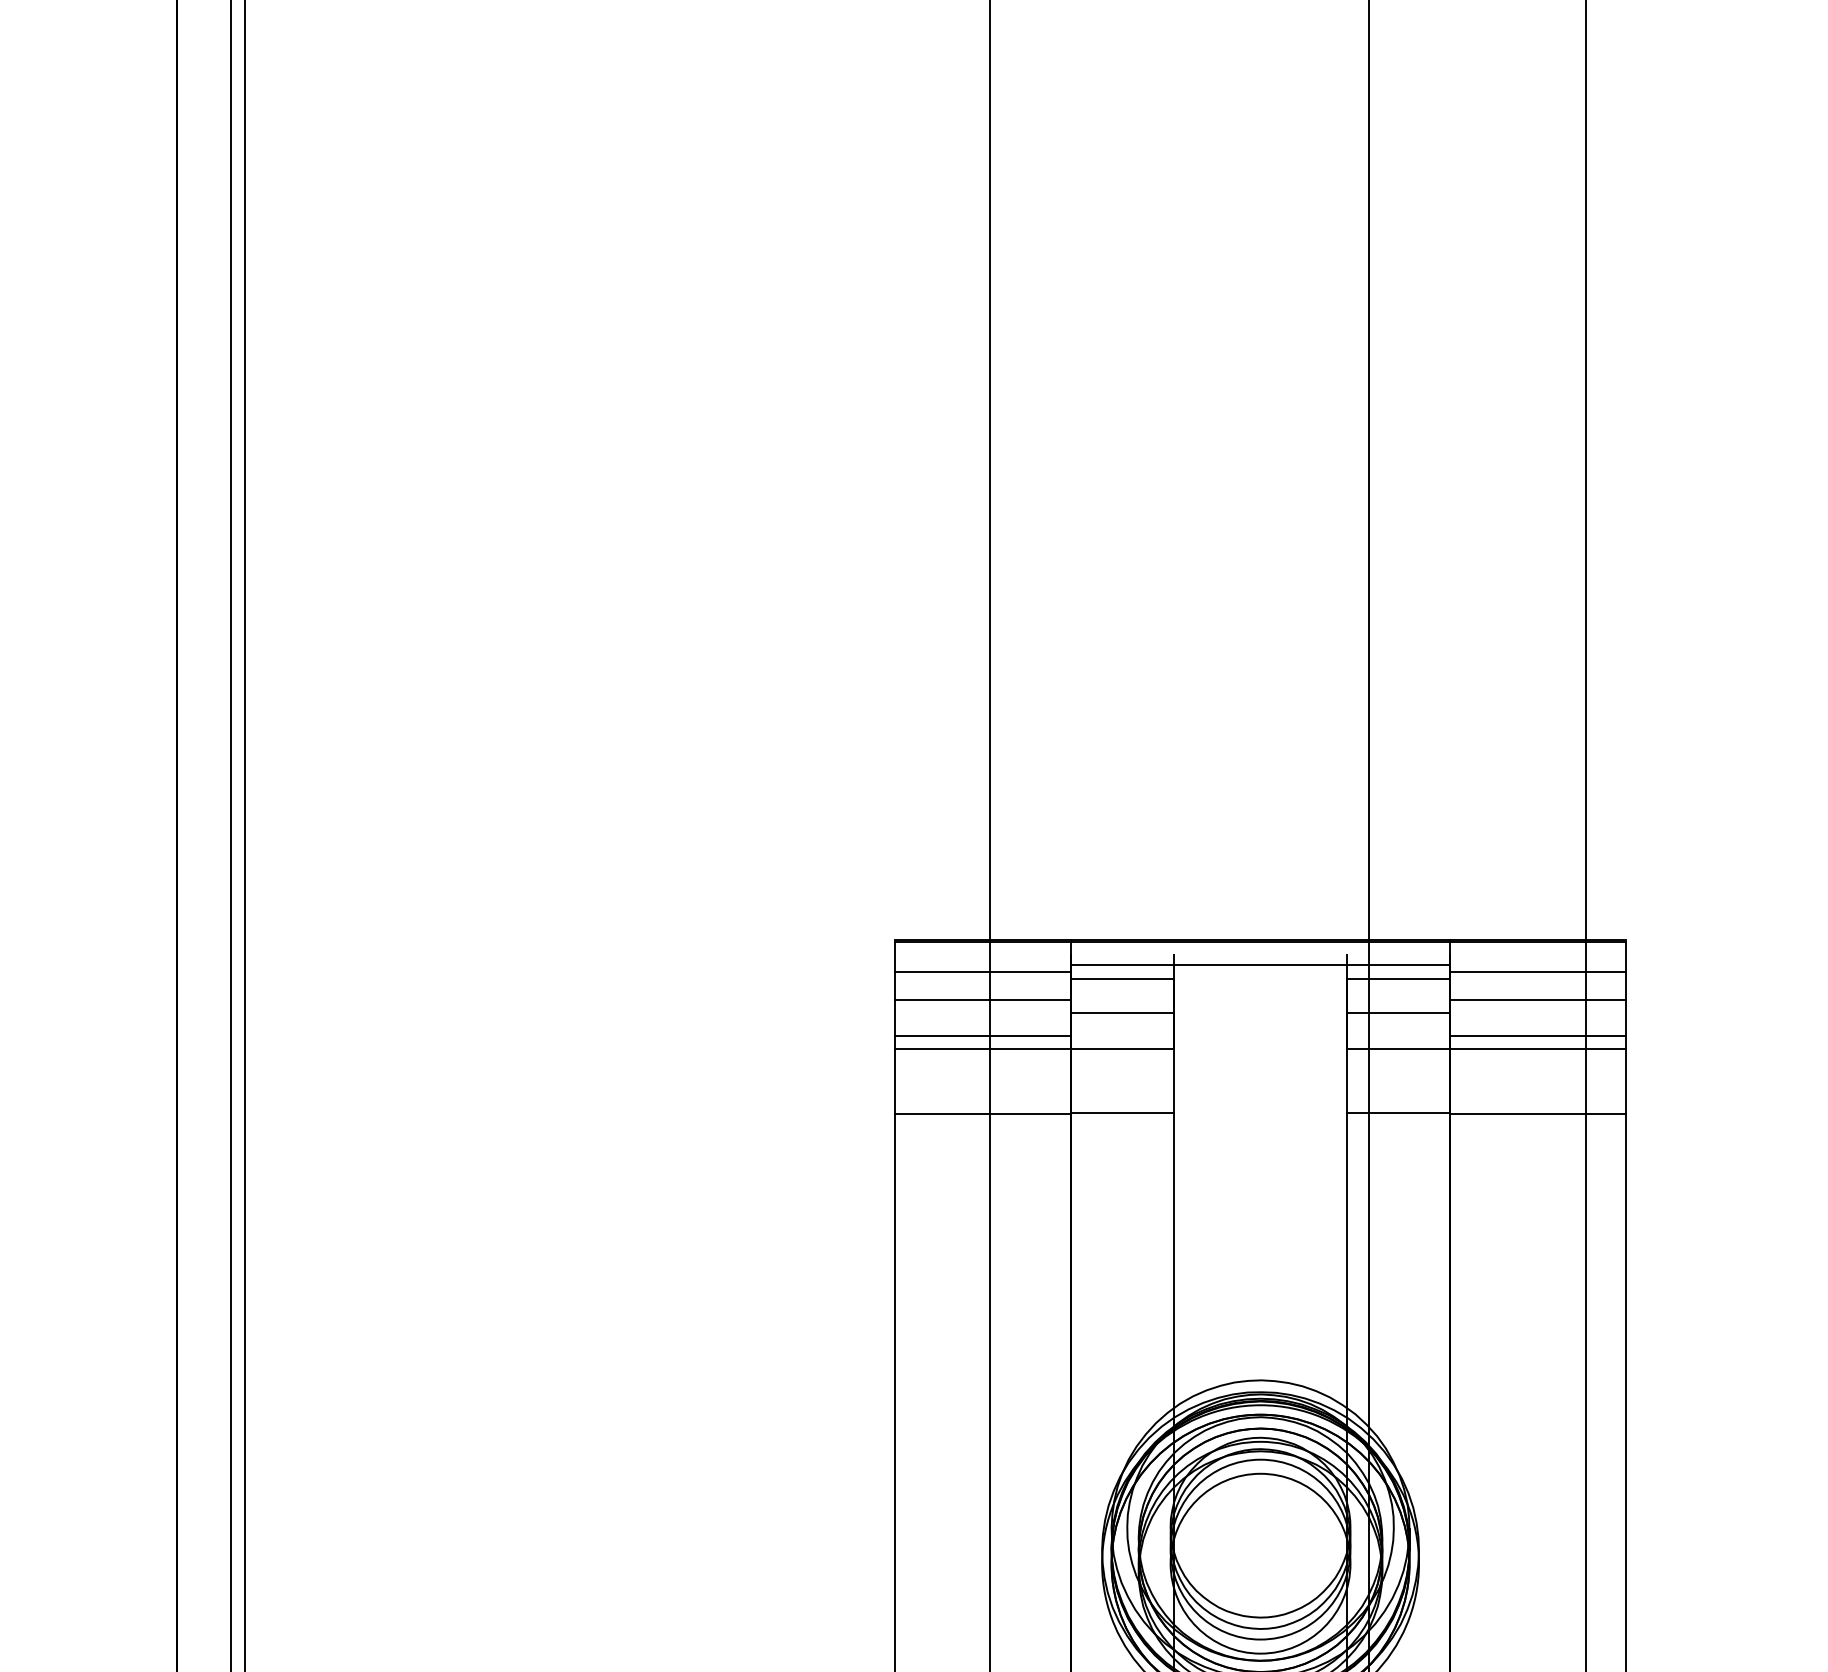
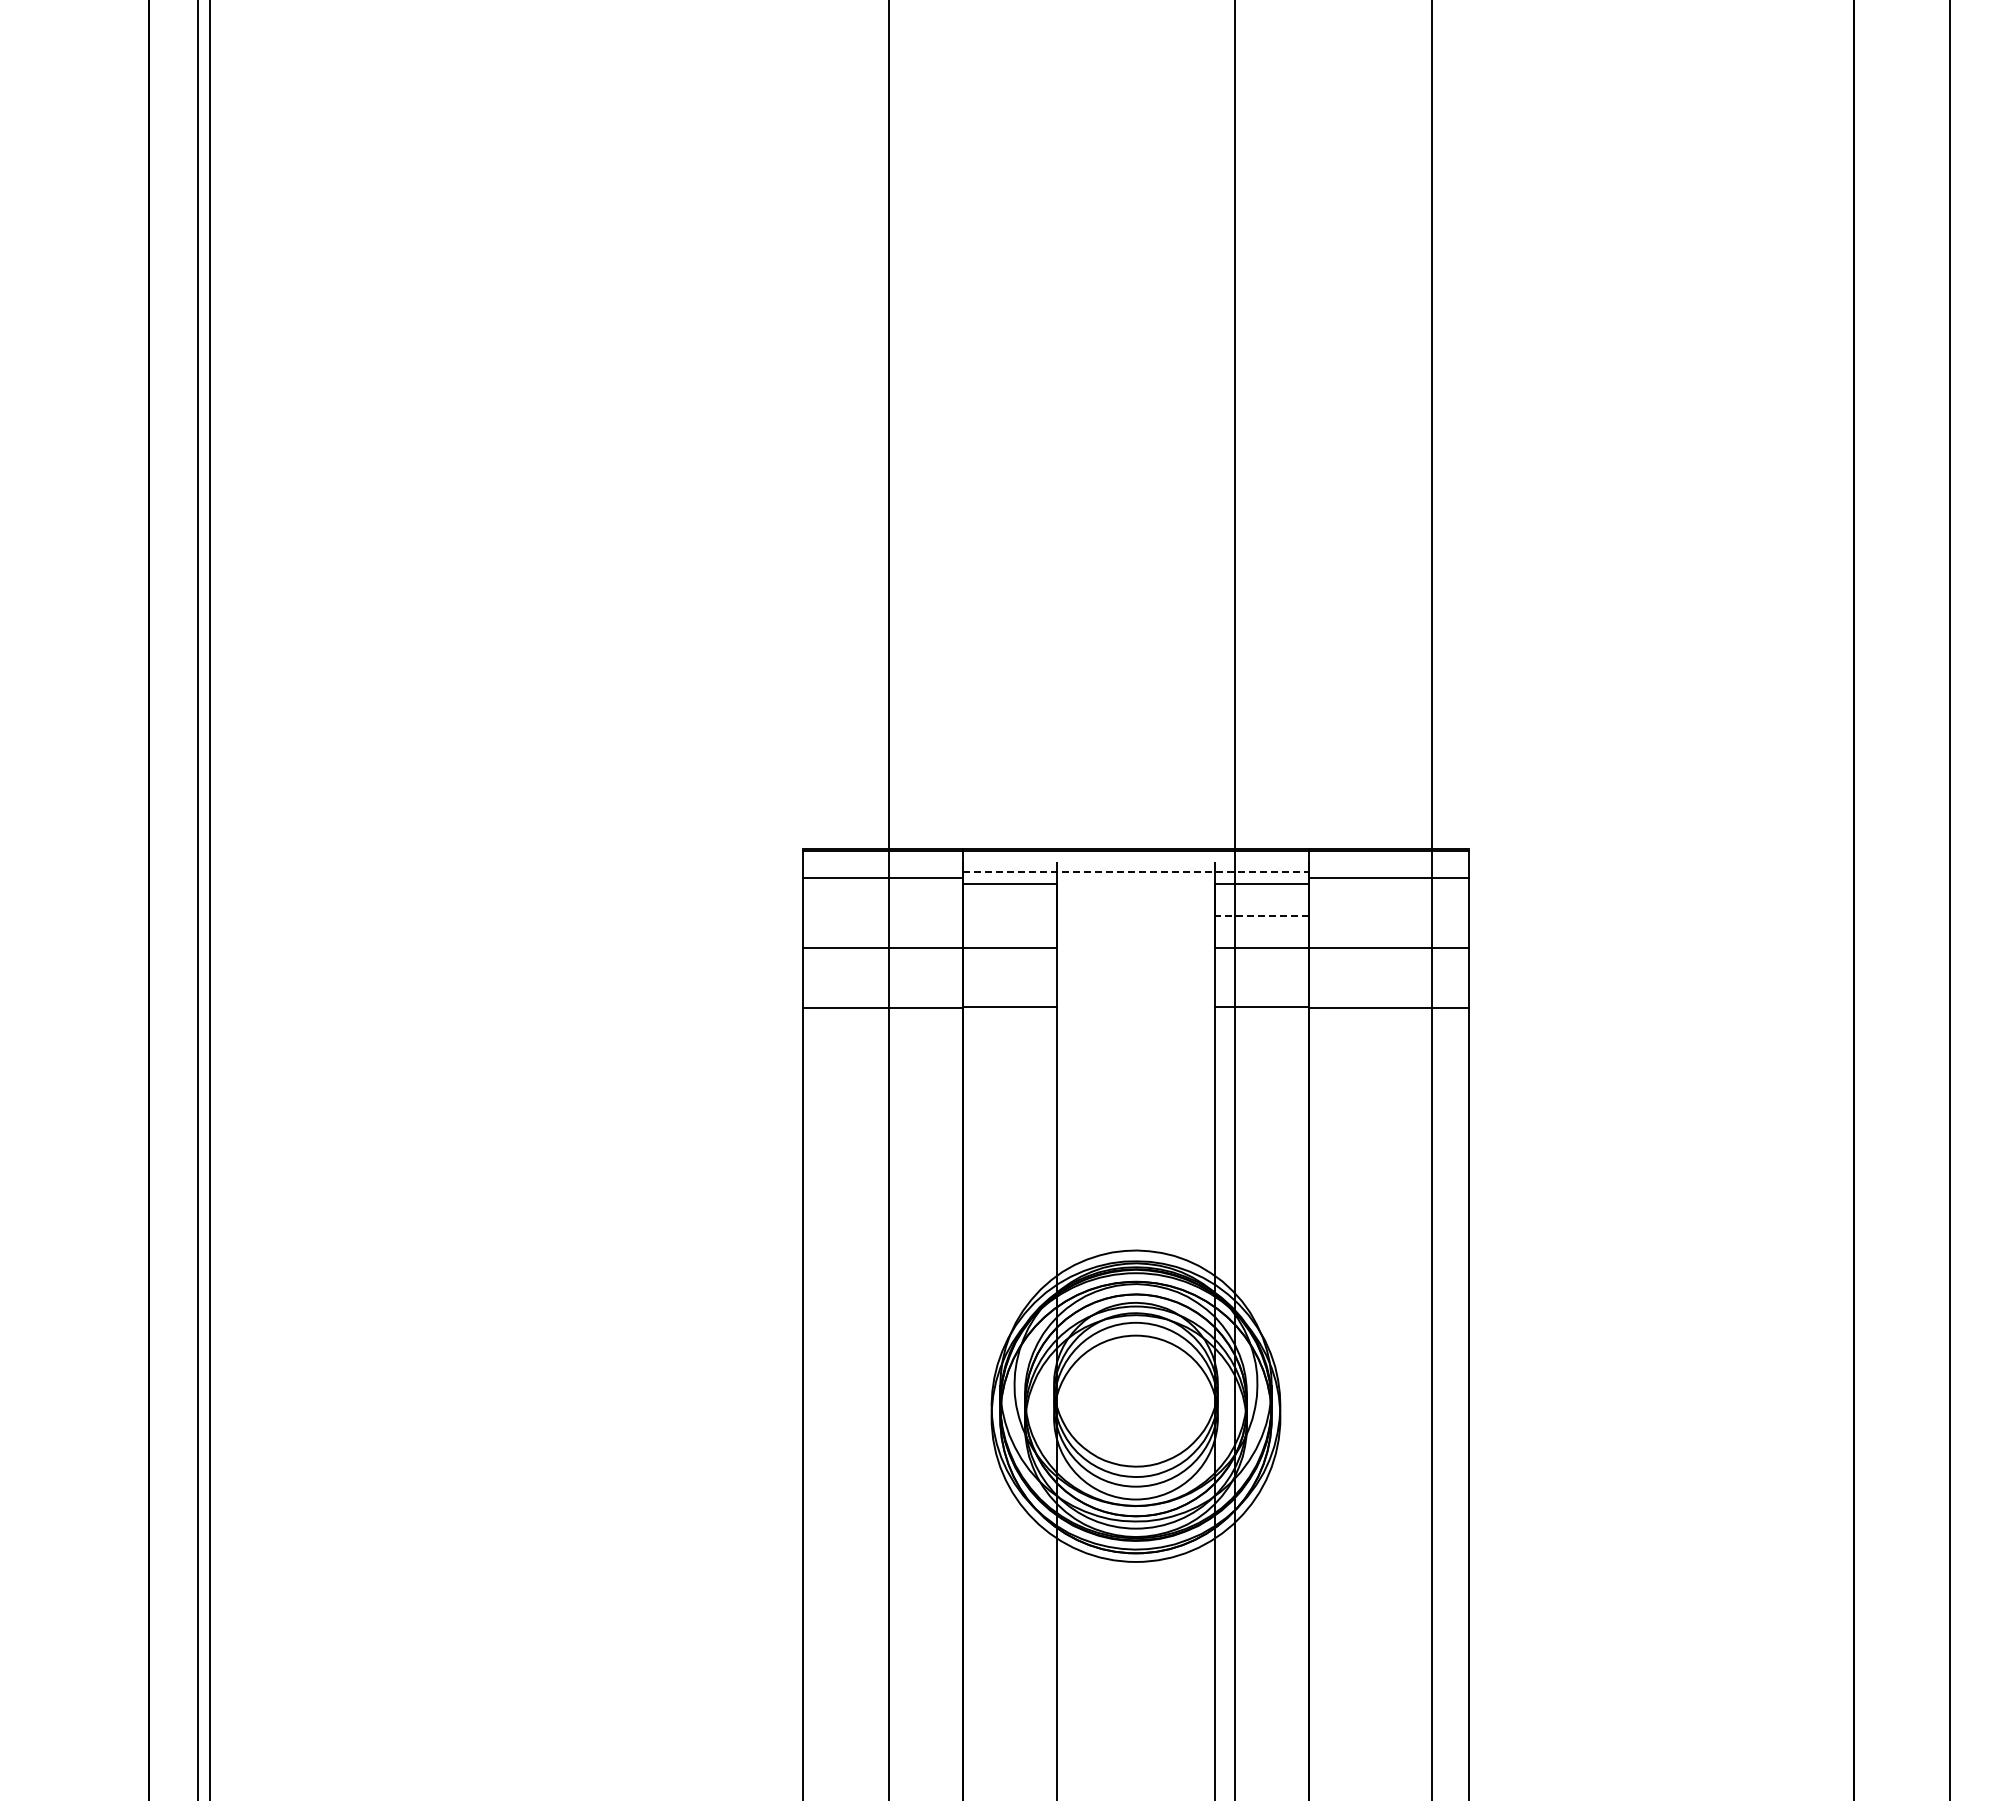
line: (1261, 964) -> (1136, 871), solid -> dashed
line: (982, 999) -> (882, 903), removed
line: (1537, 999) -> (1388, 903), removed
line: (1122, 1013) -> (1010, 916), removed
line: (1398, 1013) -> (1261, 916), solid -> dashed
line: (982, 1035) -> (882, 936), removed
line: (1537, 1035) -> (1388, 936), removed

